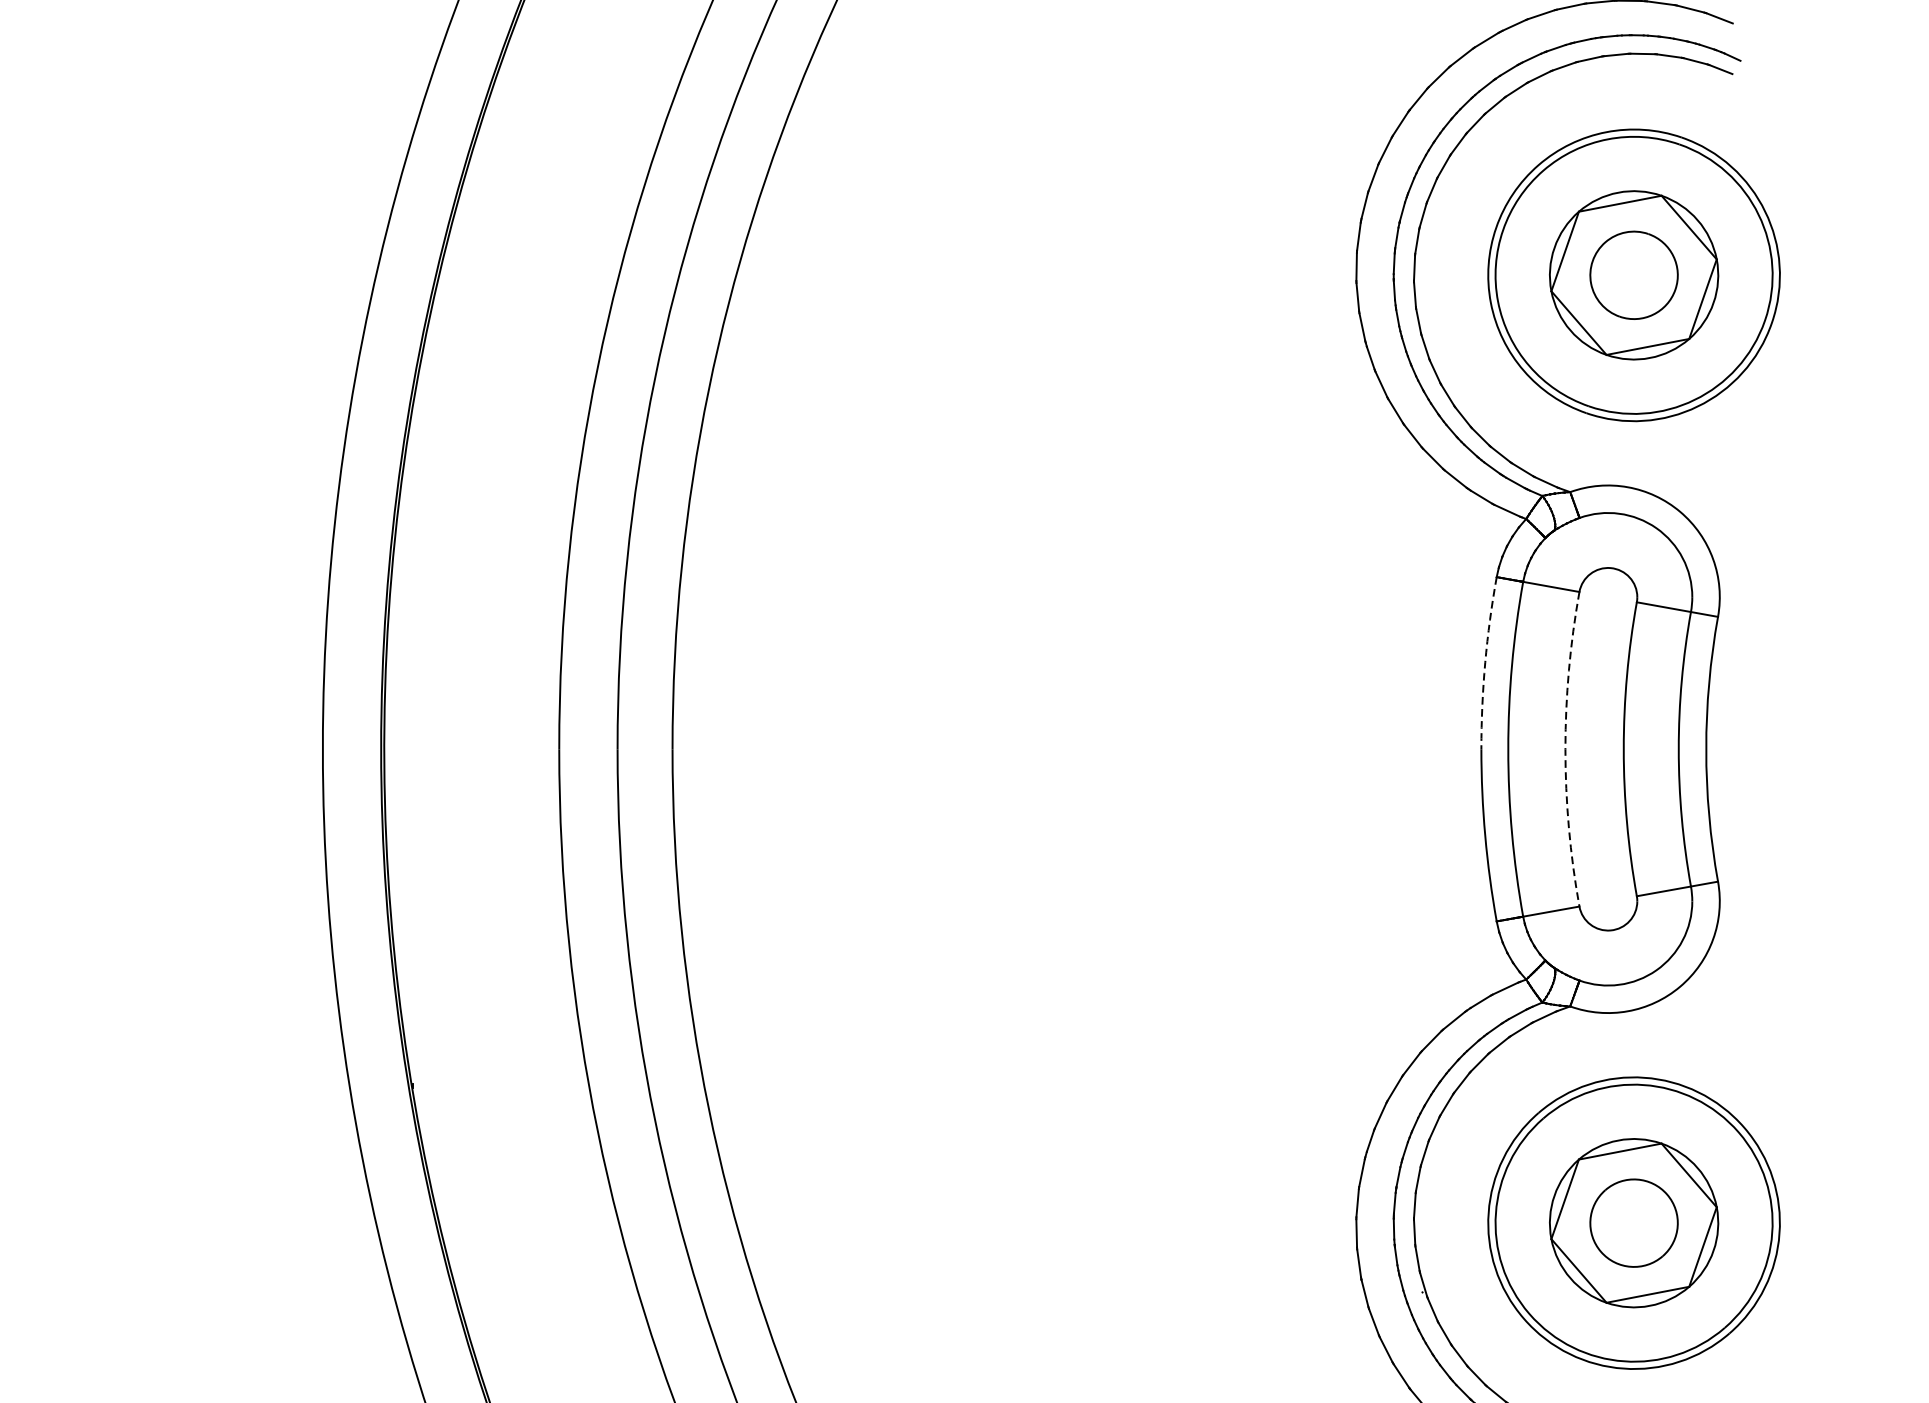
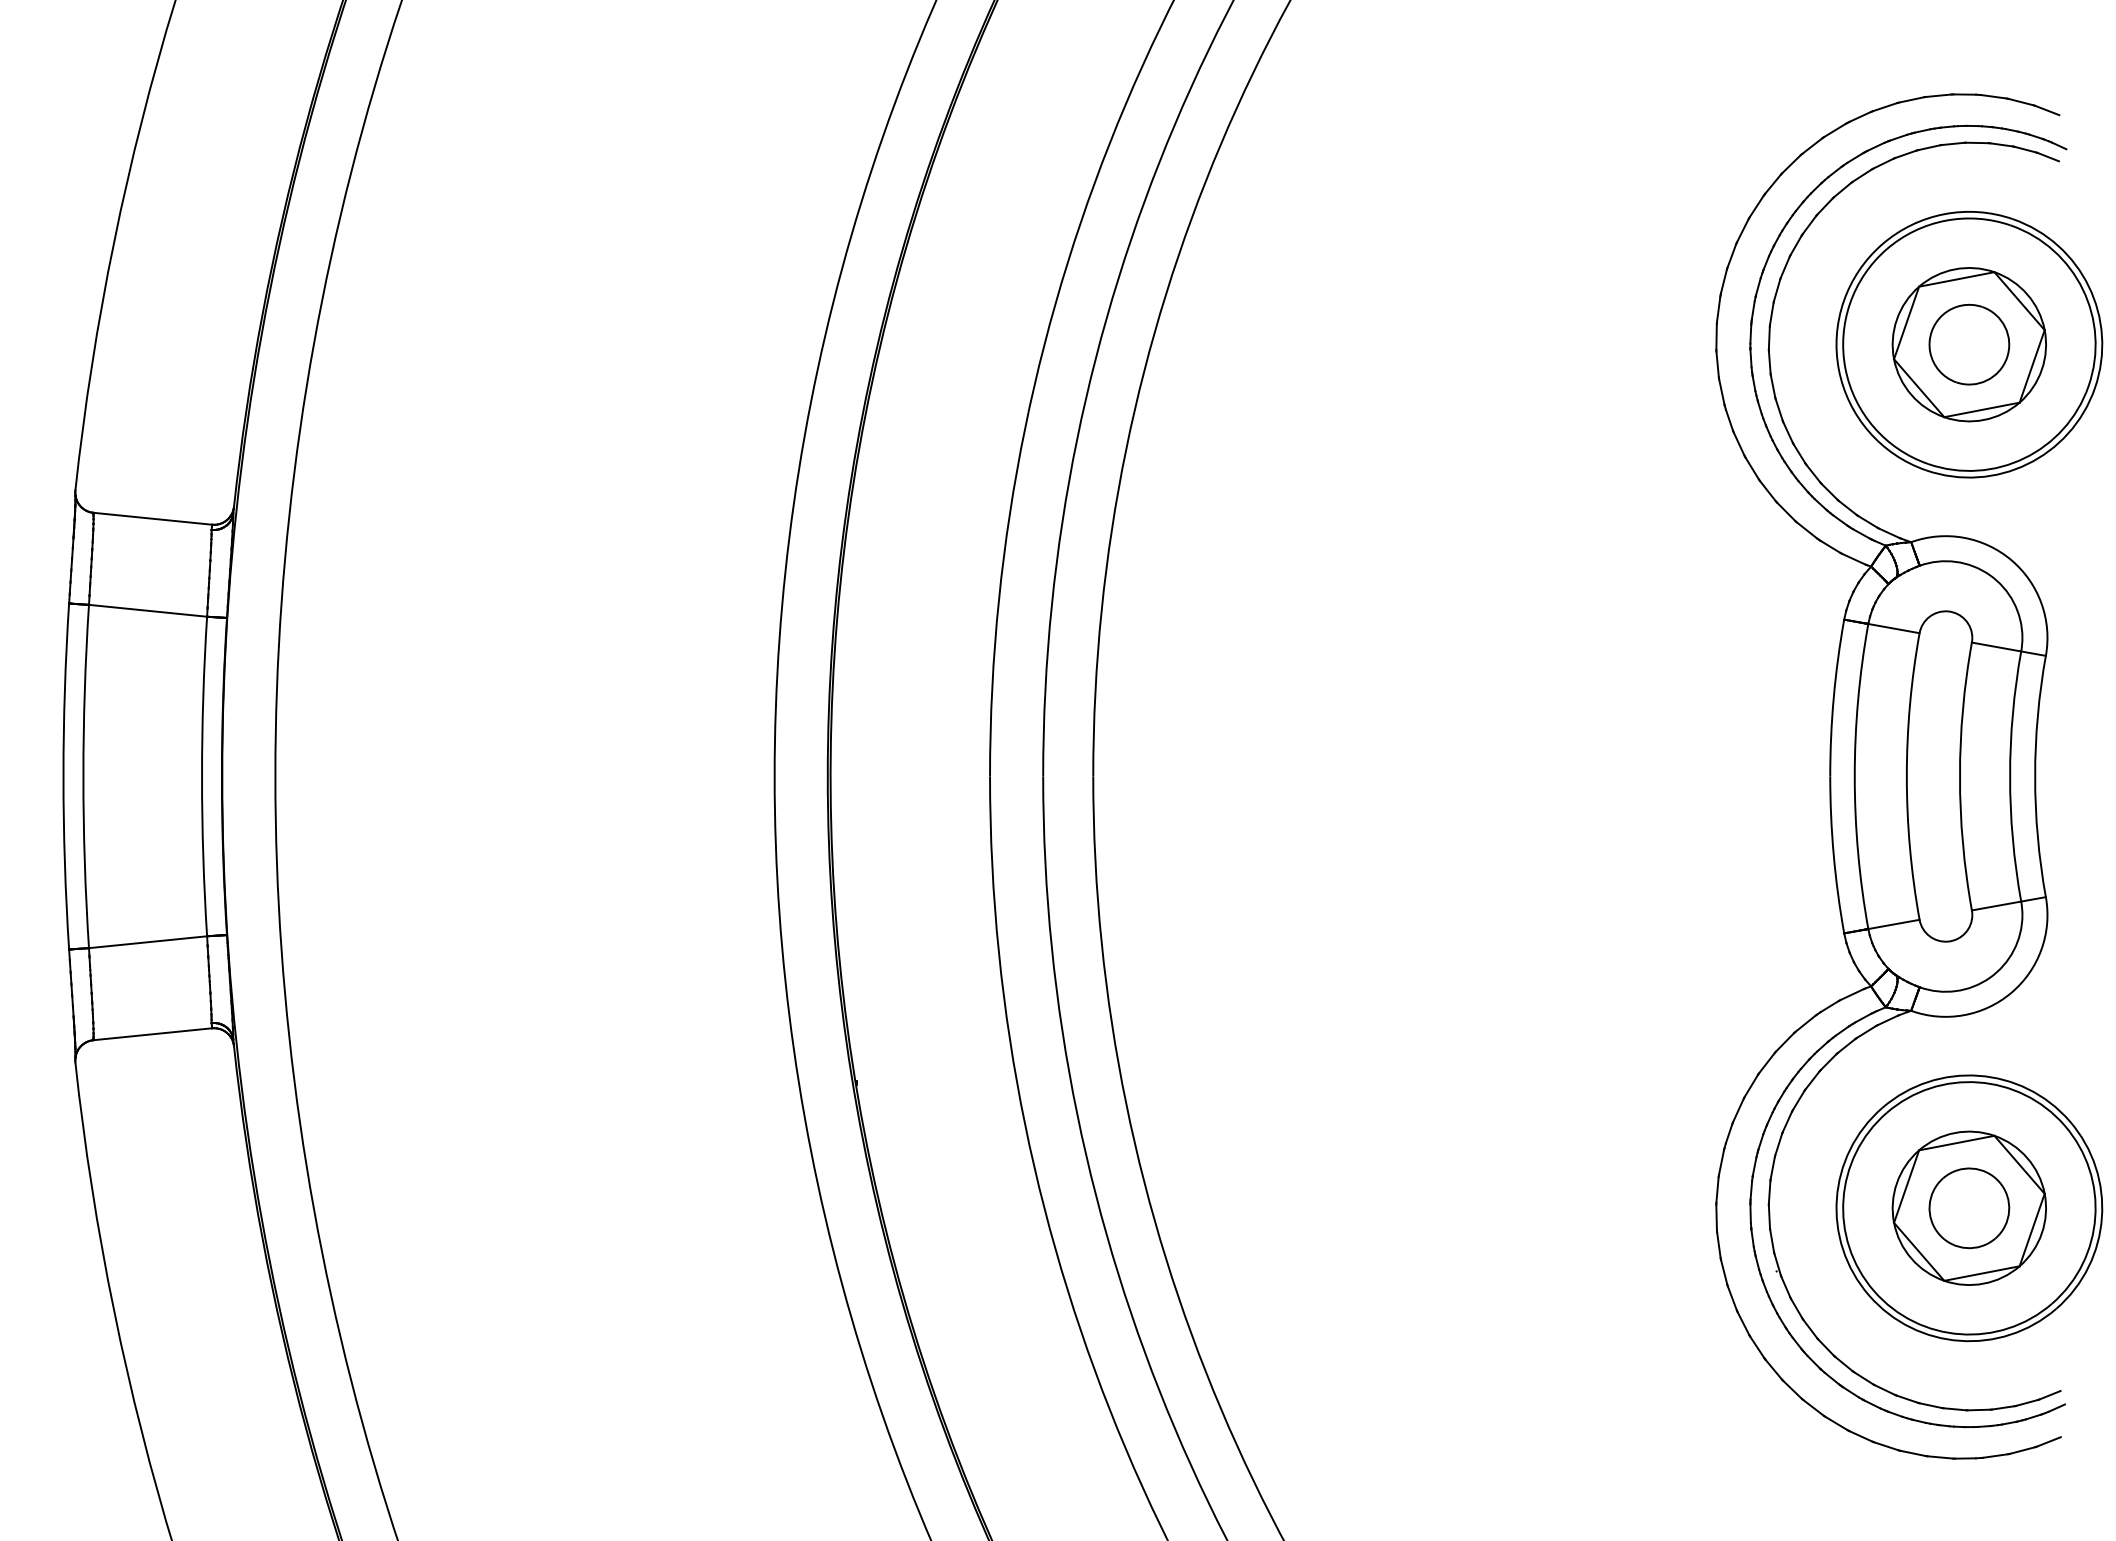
arc: (1484, 662) -> (1833, 697), dashed -> solid
arc: (1565, 749) -> (1906, 776), dashed -> solid

